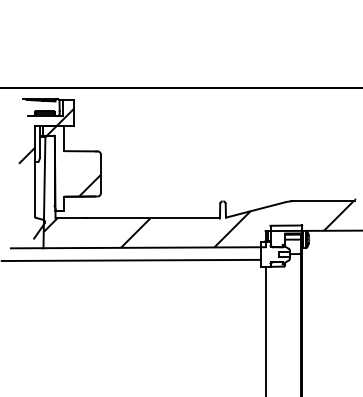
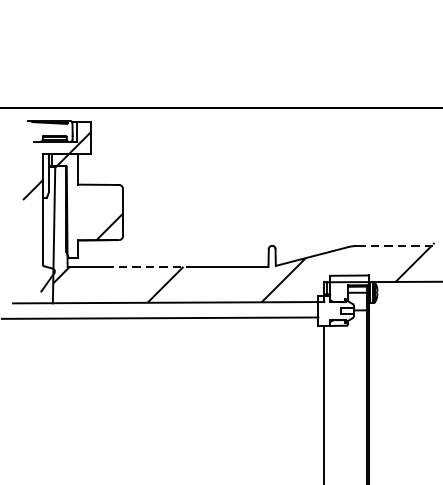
line: (323, 201) -> (394, 246), solid -> dashed
line: (121, 218) -> (148, 266), solid -> dashed

